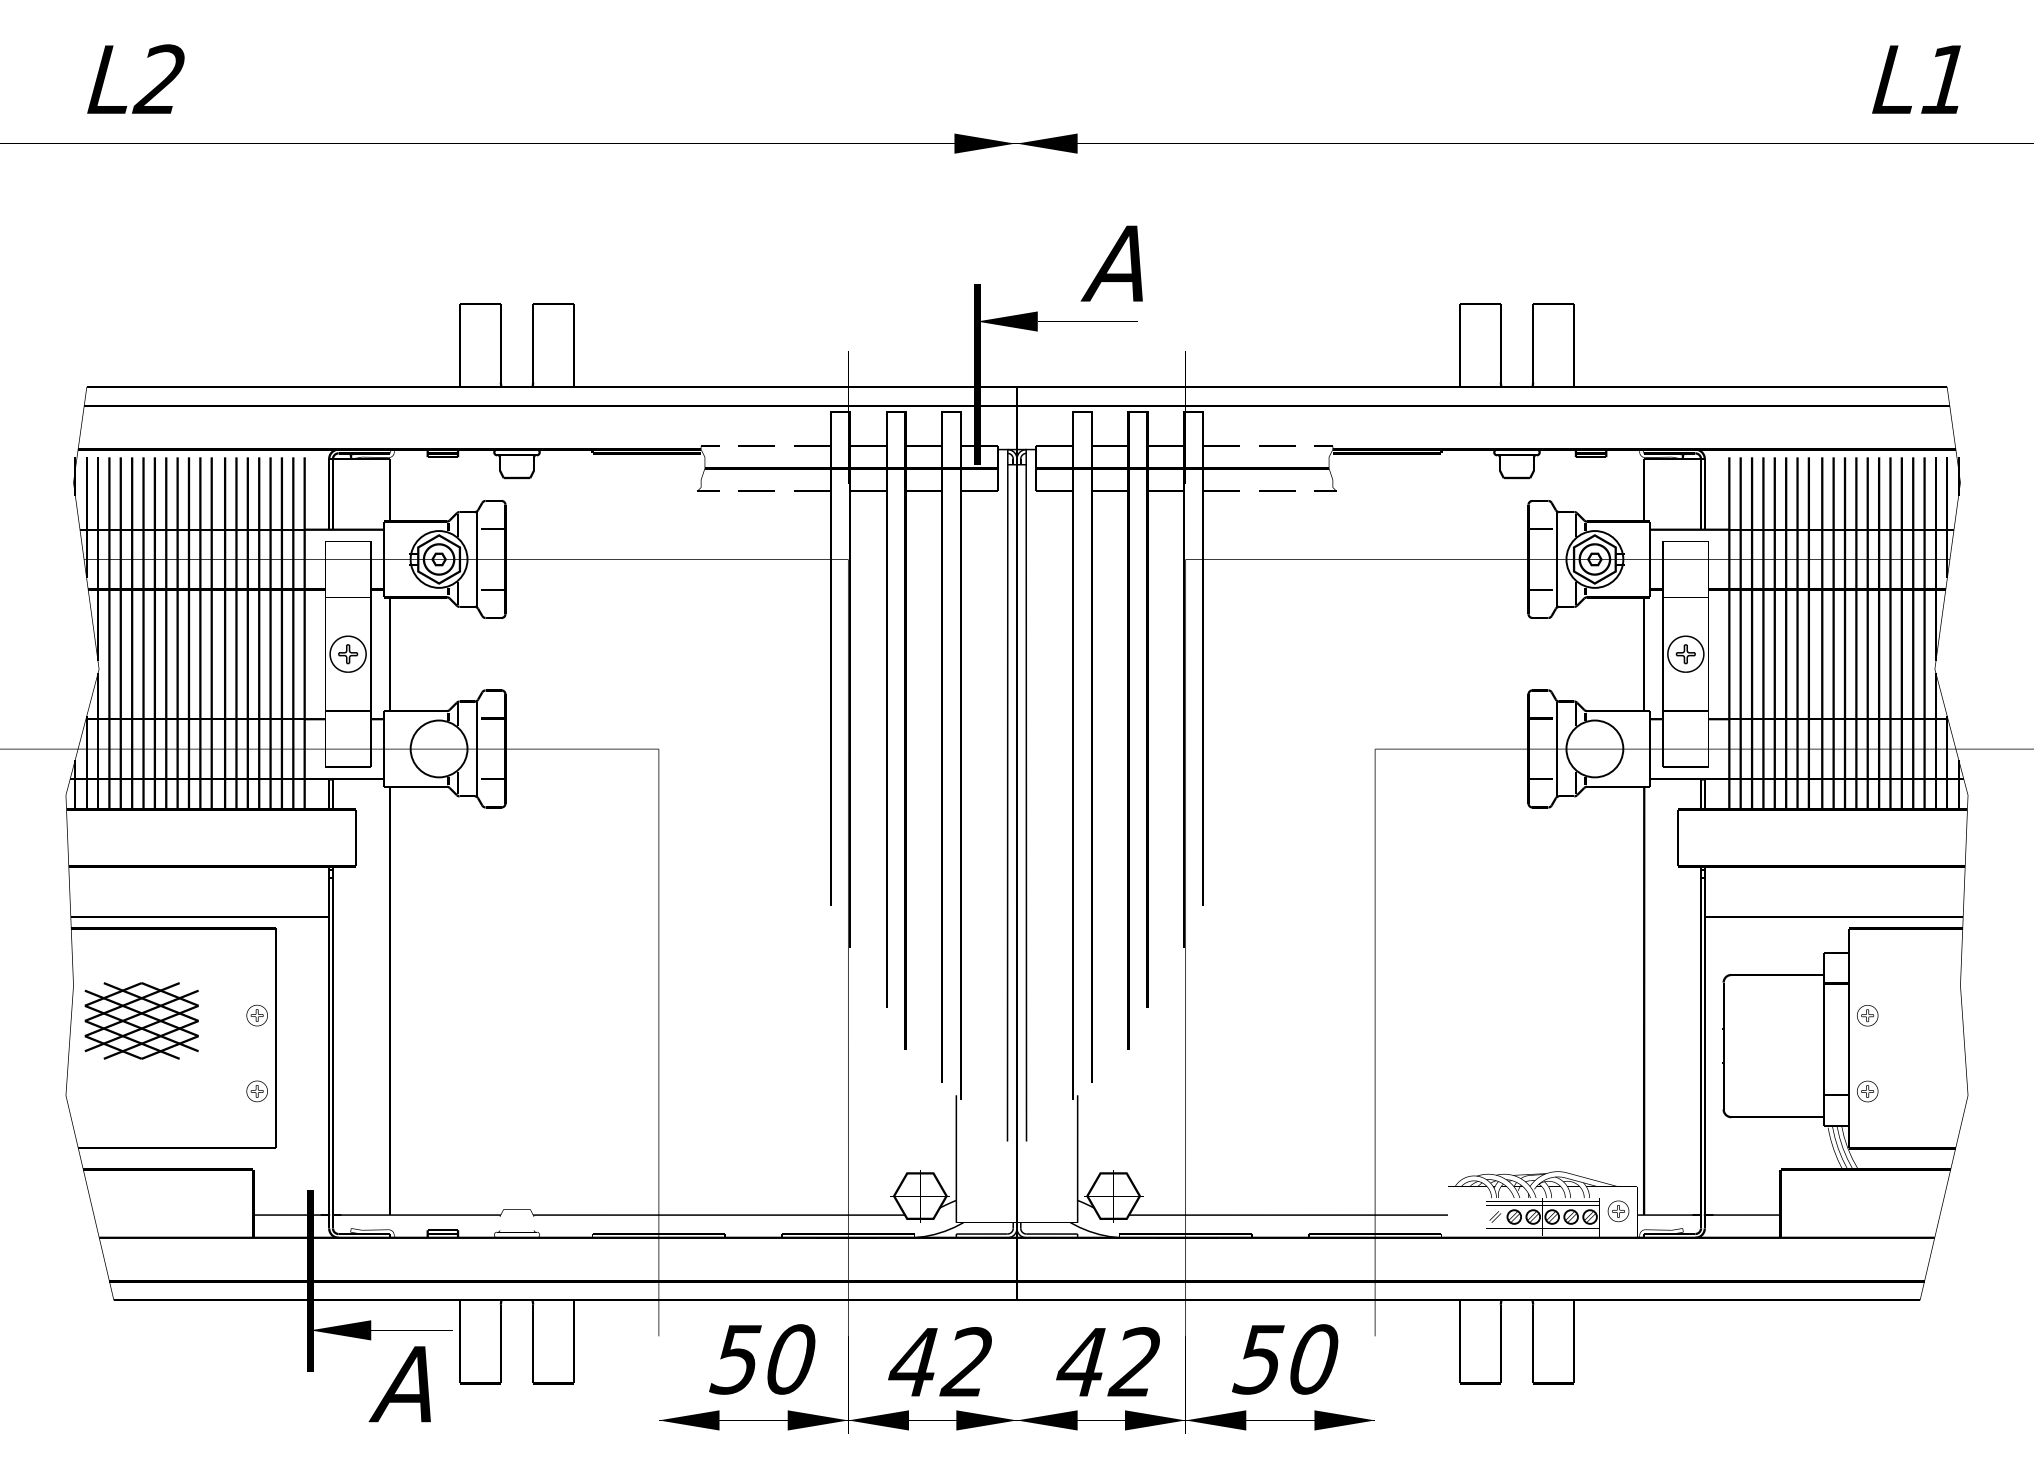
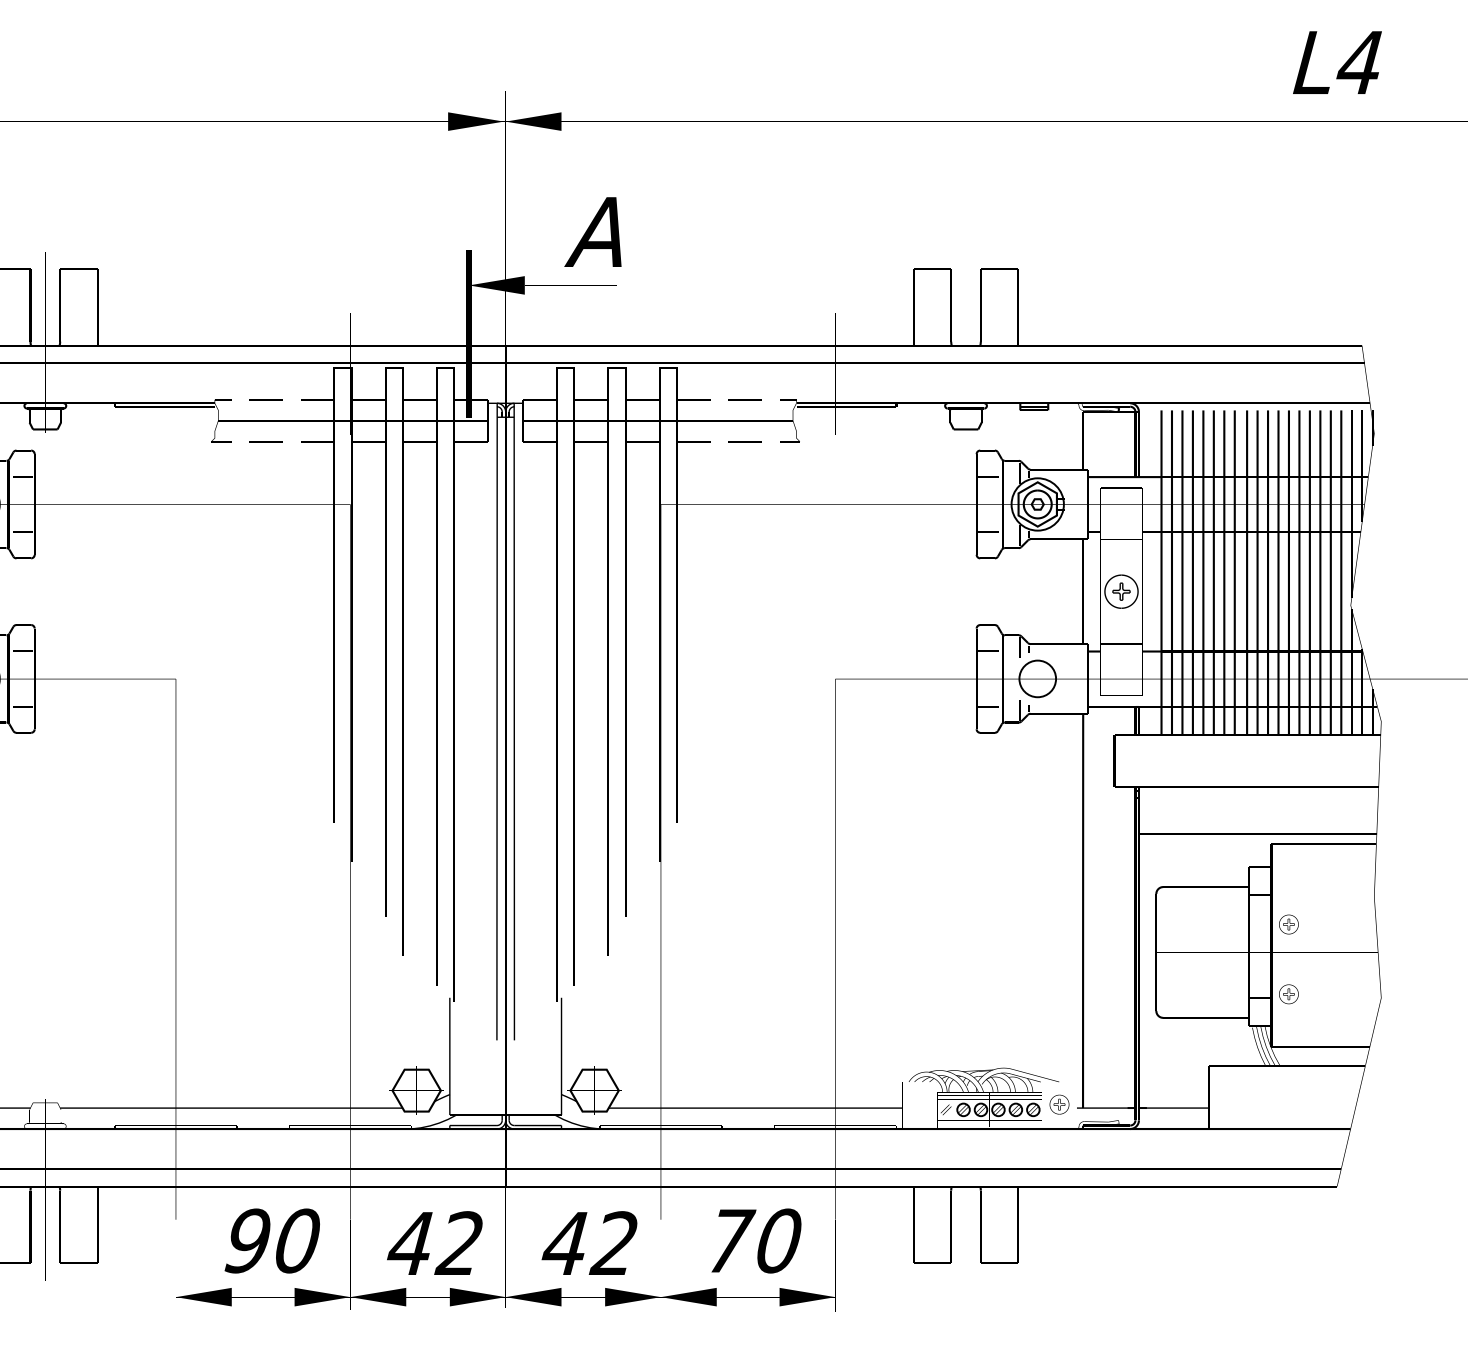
text: (1943, 79) -> (1358, 62), L1 -> L4
circle: (1594, 748) -> (1037, 678), size x0.7
text: (735, 1359) -> (246, 1241), 50 -> 90
text: (1260, 1359) -> (729, 1241), 50 -> 70

